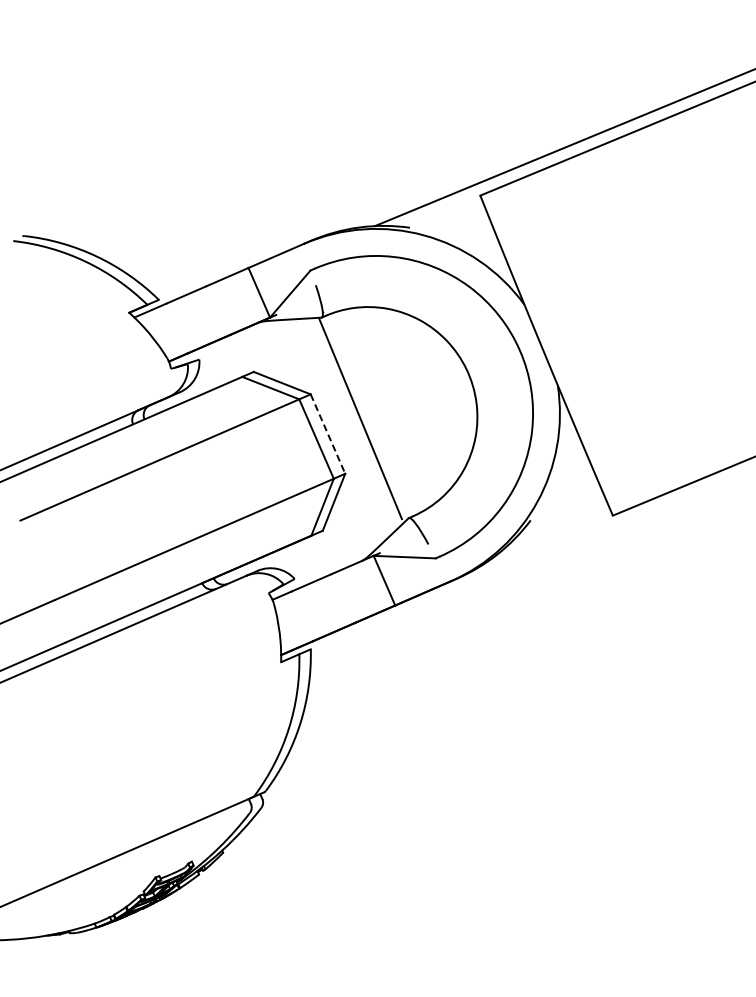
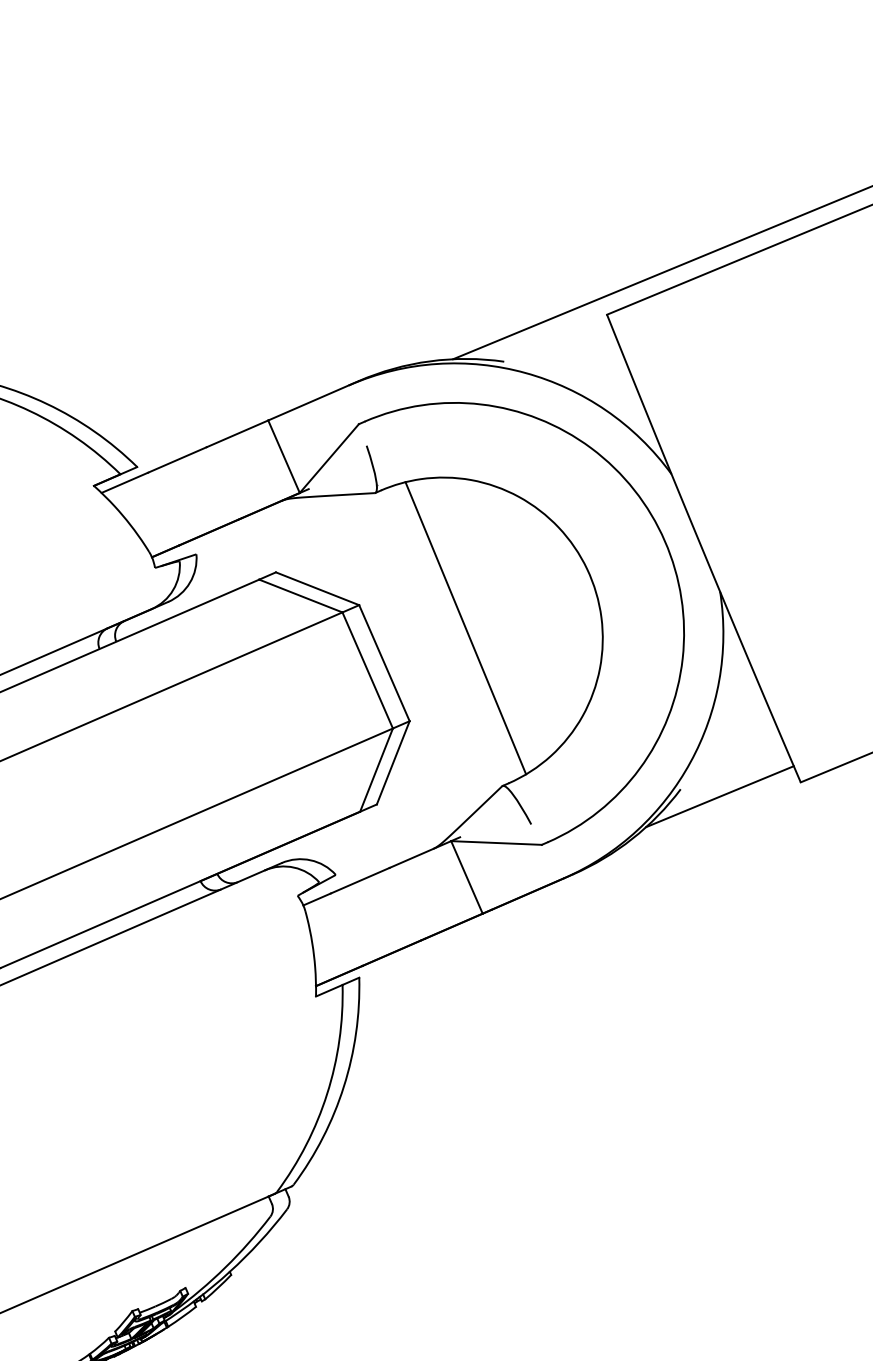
line: (360, 419) -> (465, 628), moved
line: (328, 434) -> (385, 663), dashed -> solid
line: (557, 525) -> (719, 796), added

